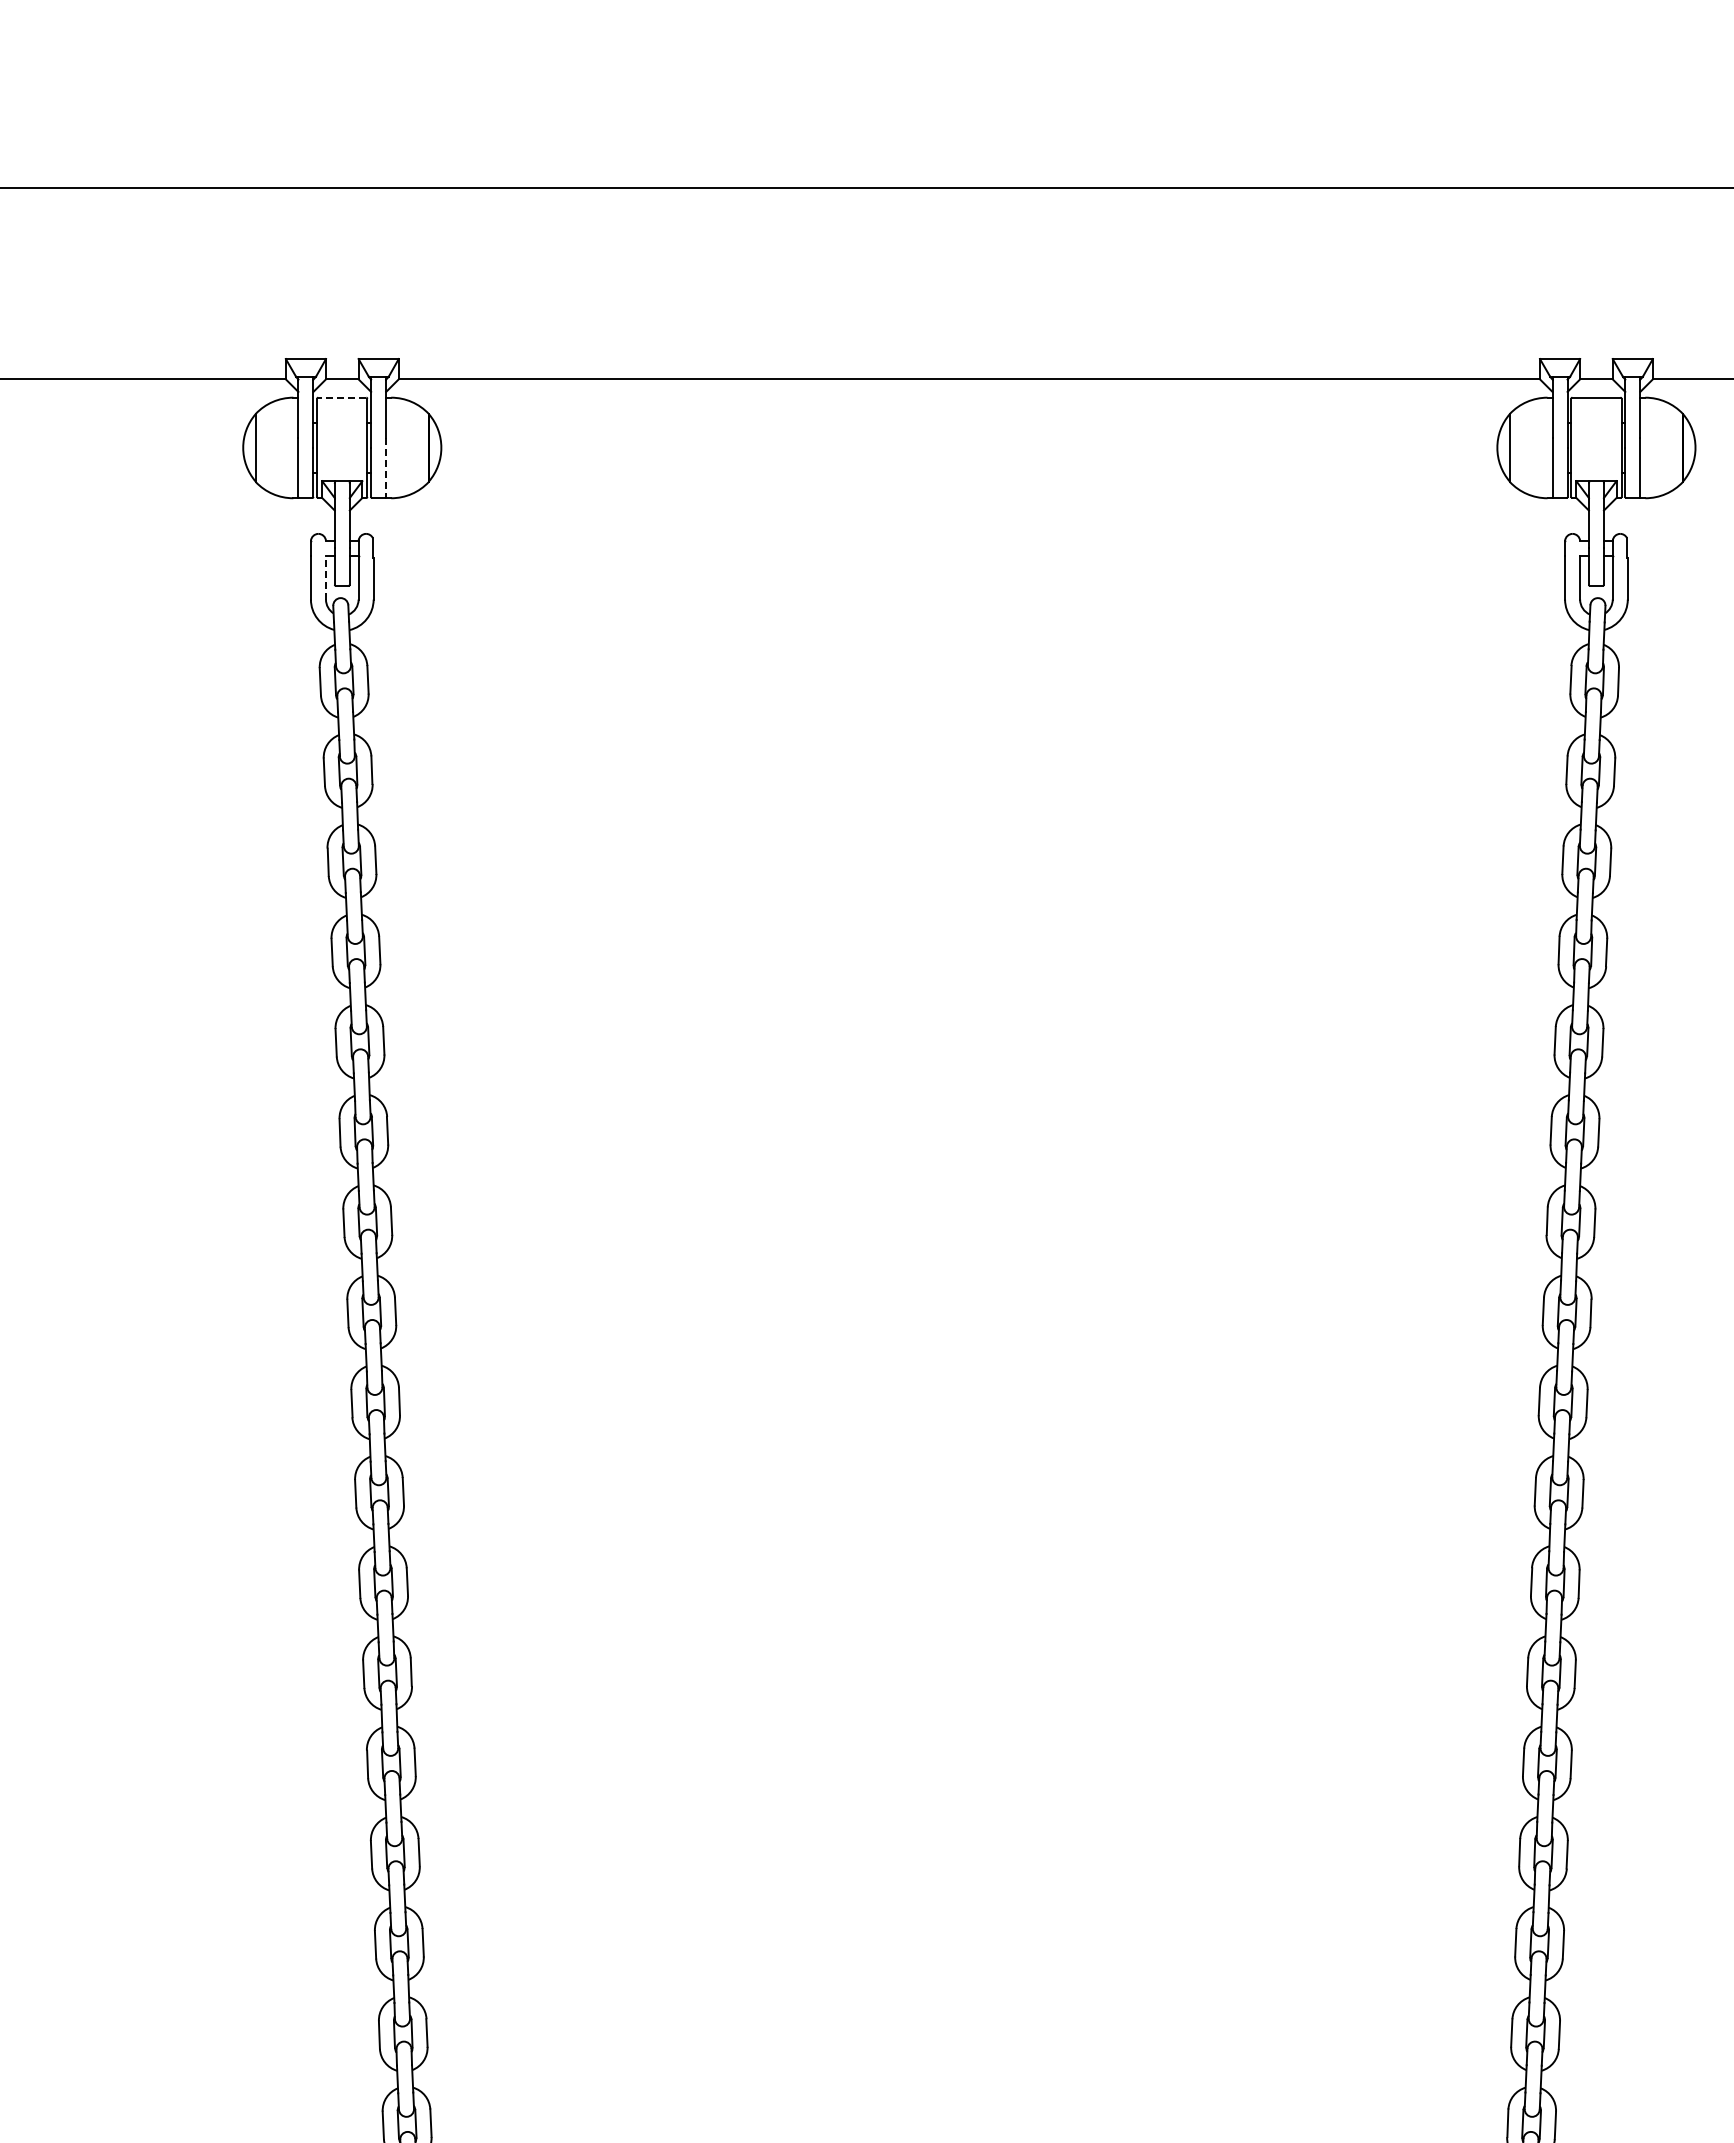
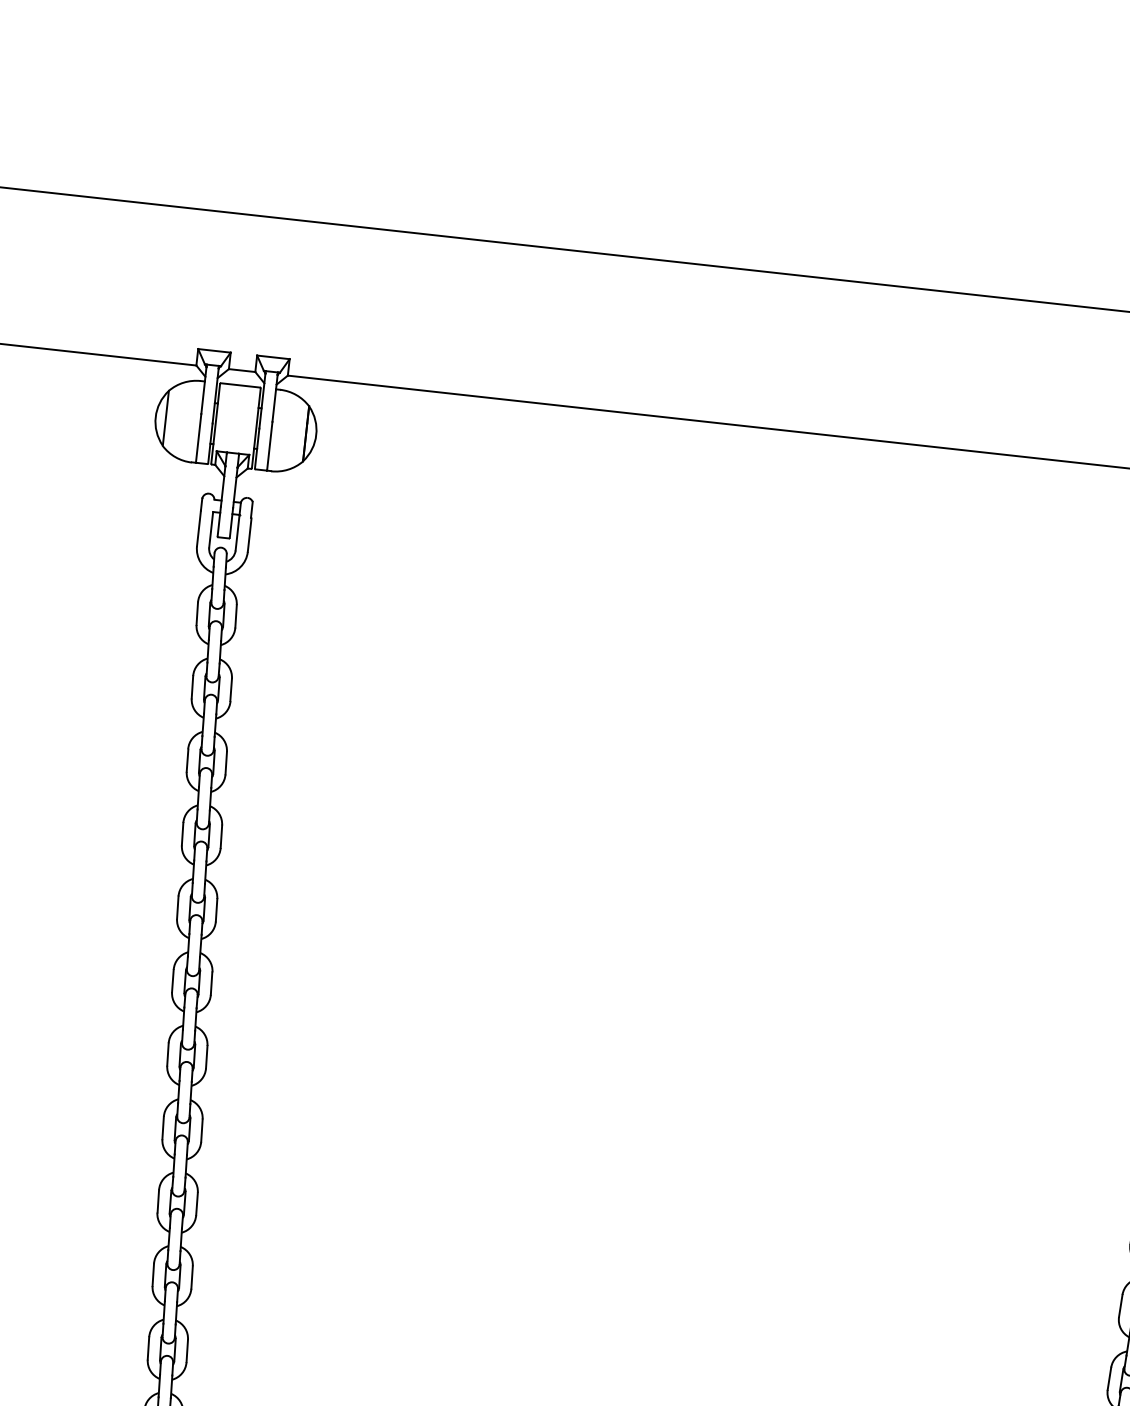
line: (341, 397) -> (239, 385), dashed -> solid
line: (386, 468) -> (269, 446), dashed -> solid
line: (326, 577) -> (211, 529), dashed -> solid

